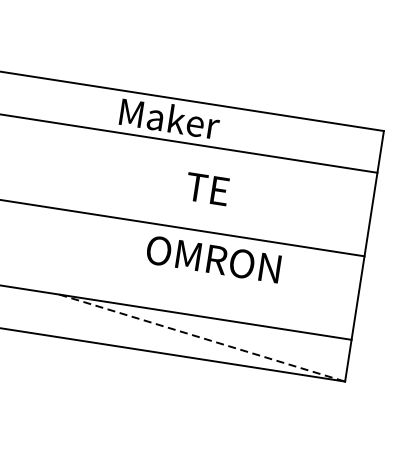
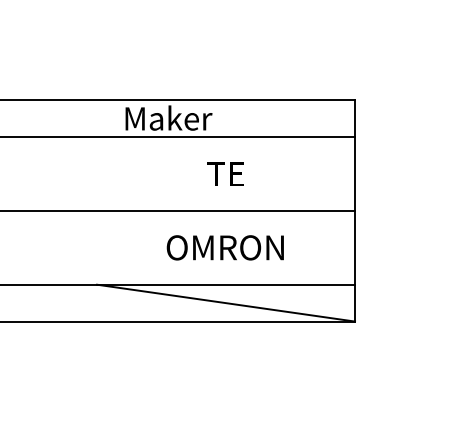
text: (207, 188) -> (225, 173), moved
text: (212, 258) -> (224, 247), moved
line: (202, 338) -> (226, 303), dashed -> solid

